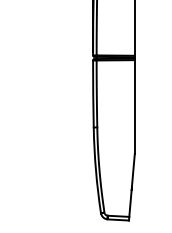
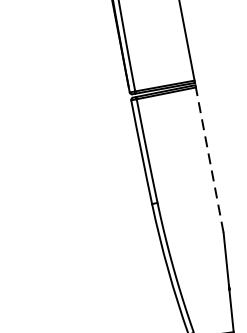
line: (134, 106) -> (209, 159), solid -> dashed

